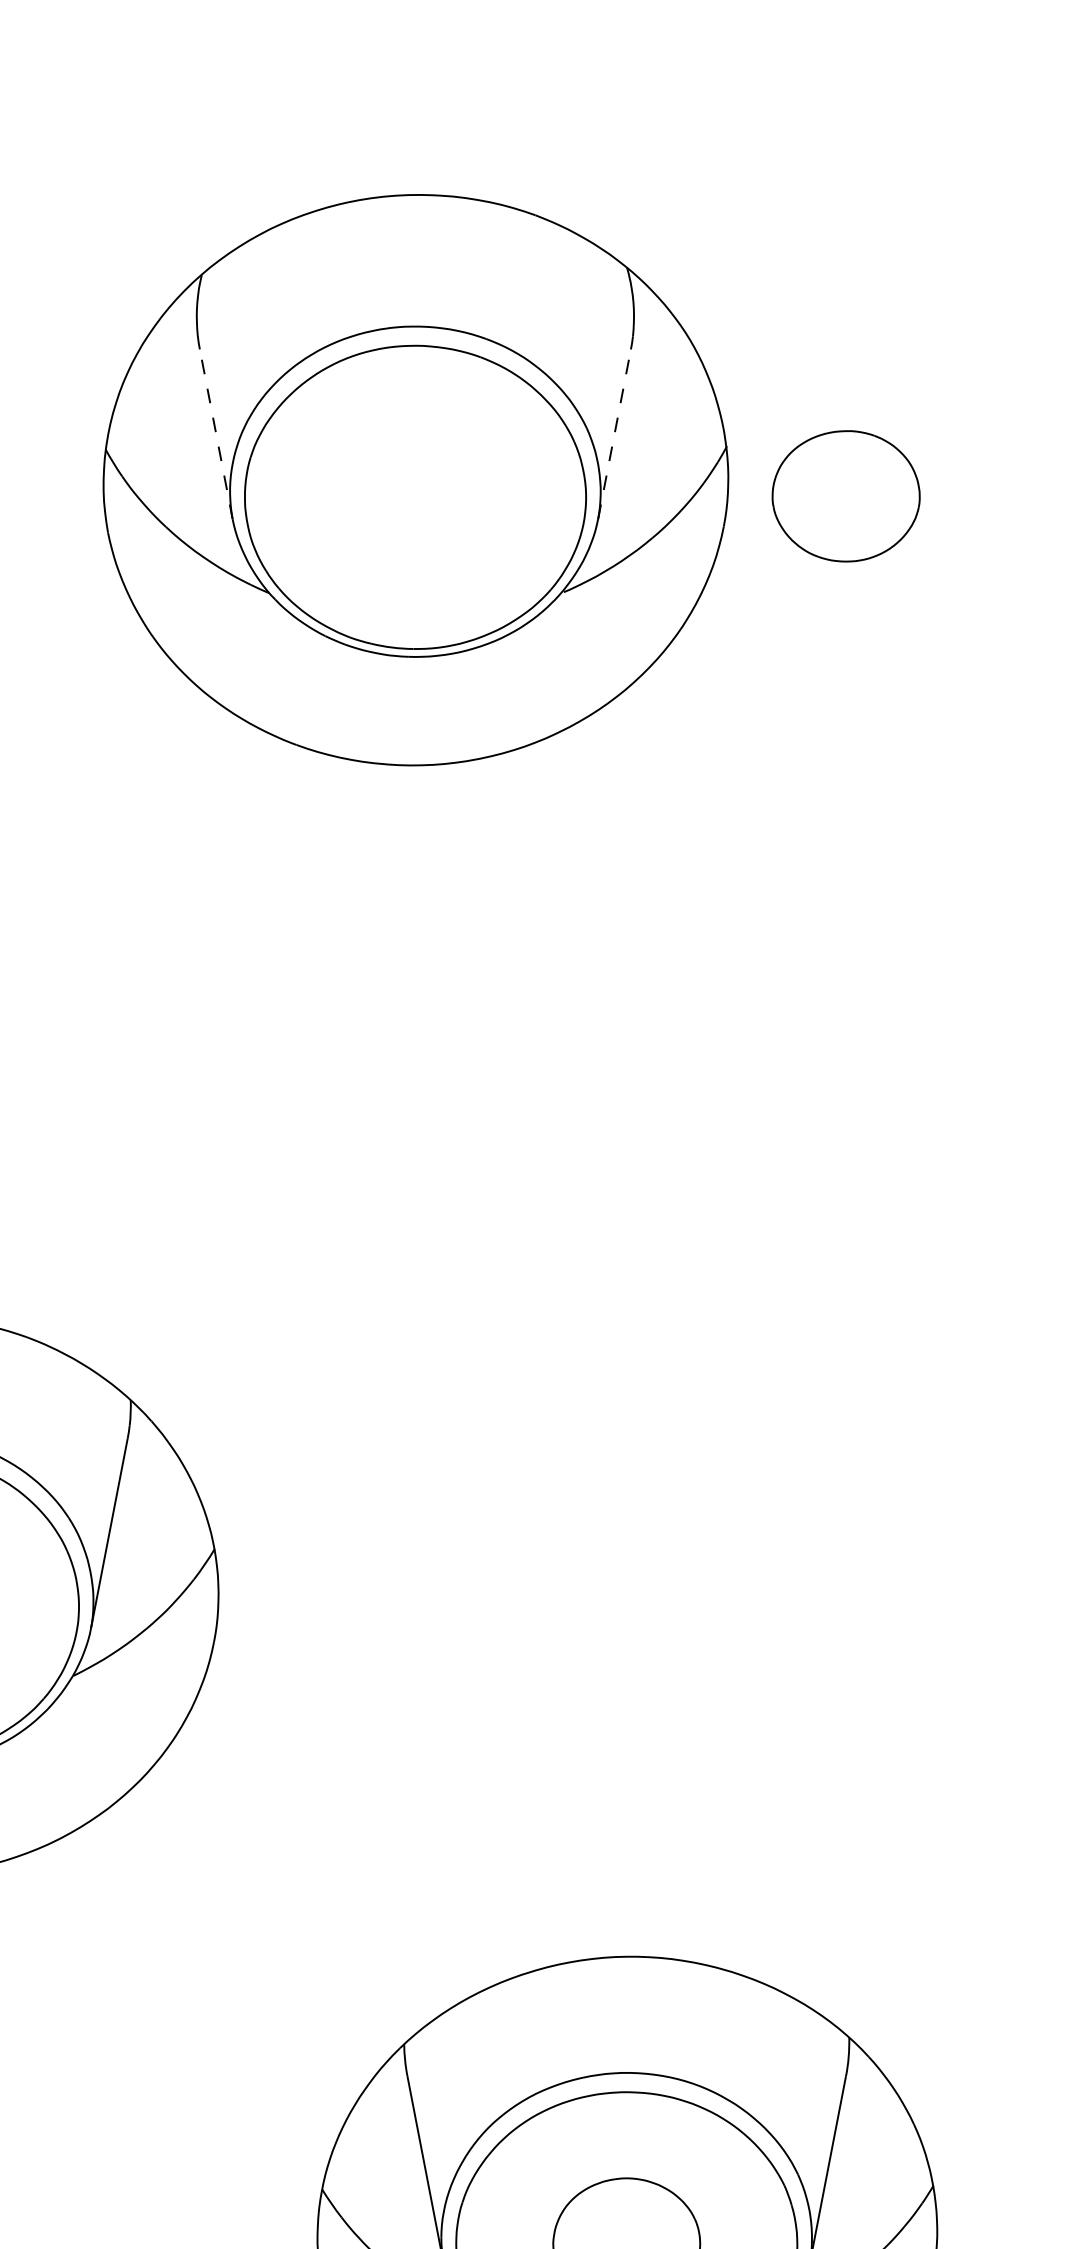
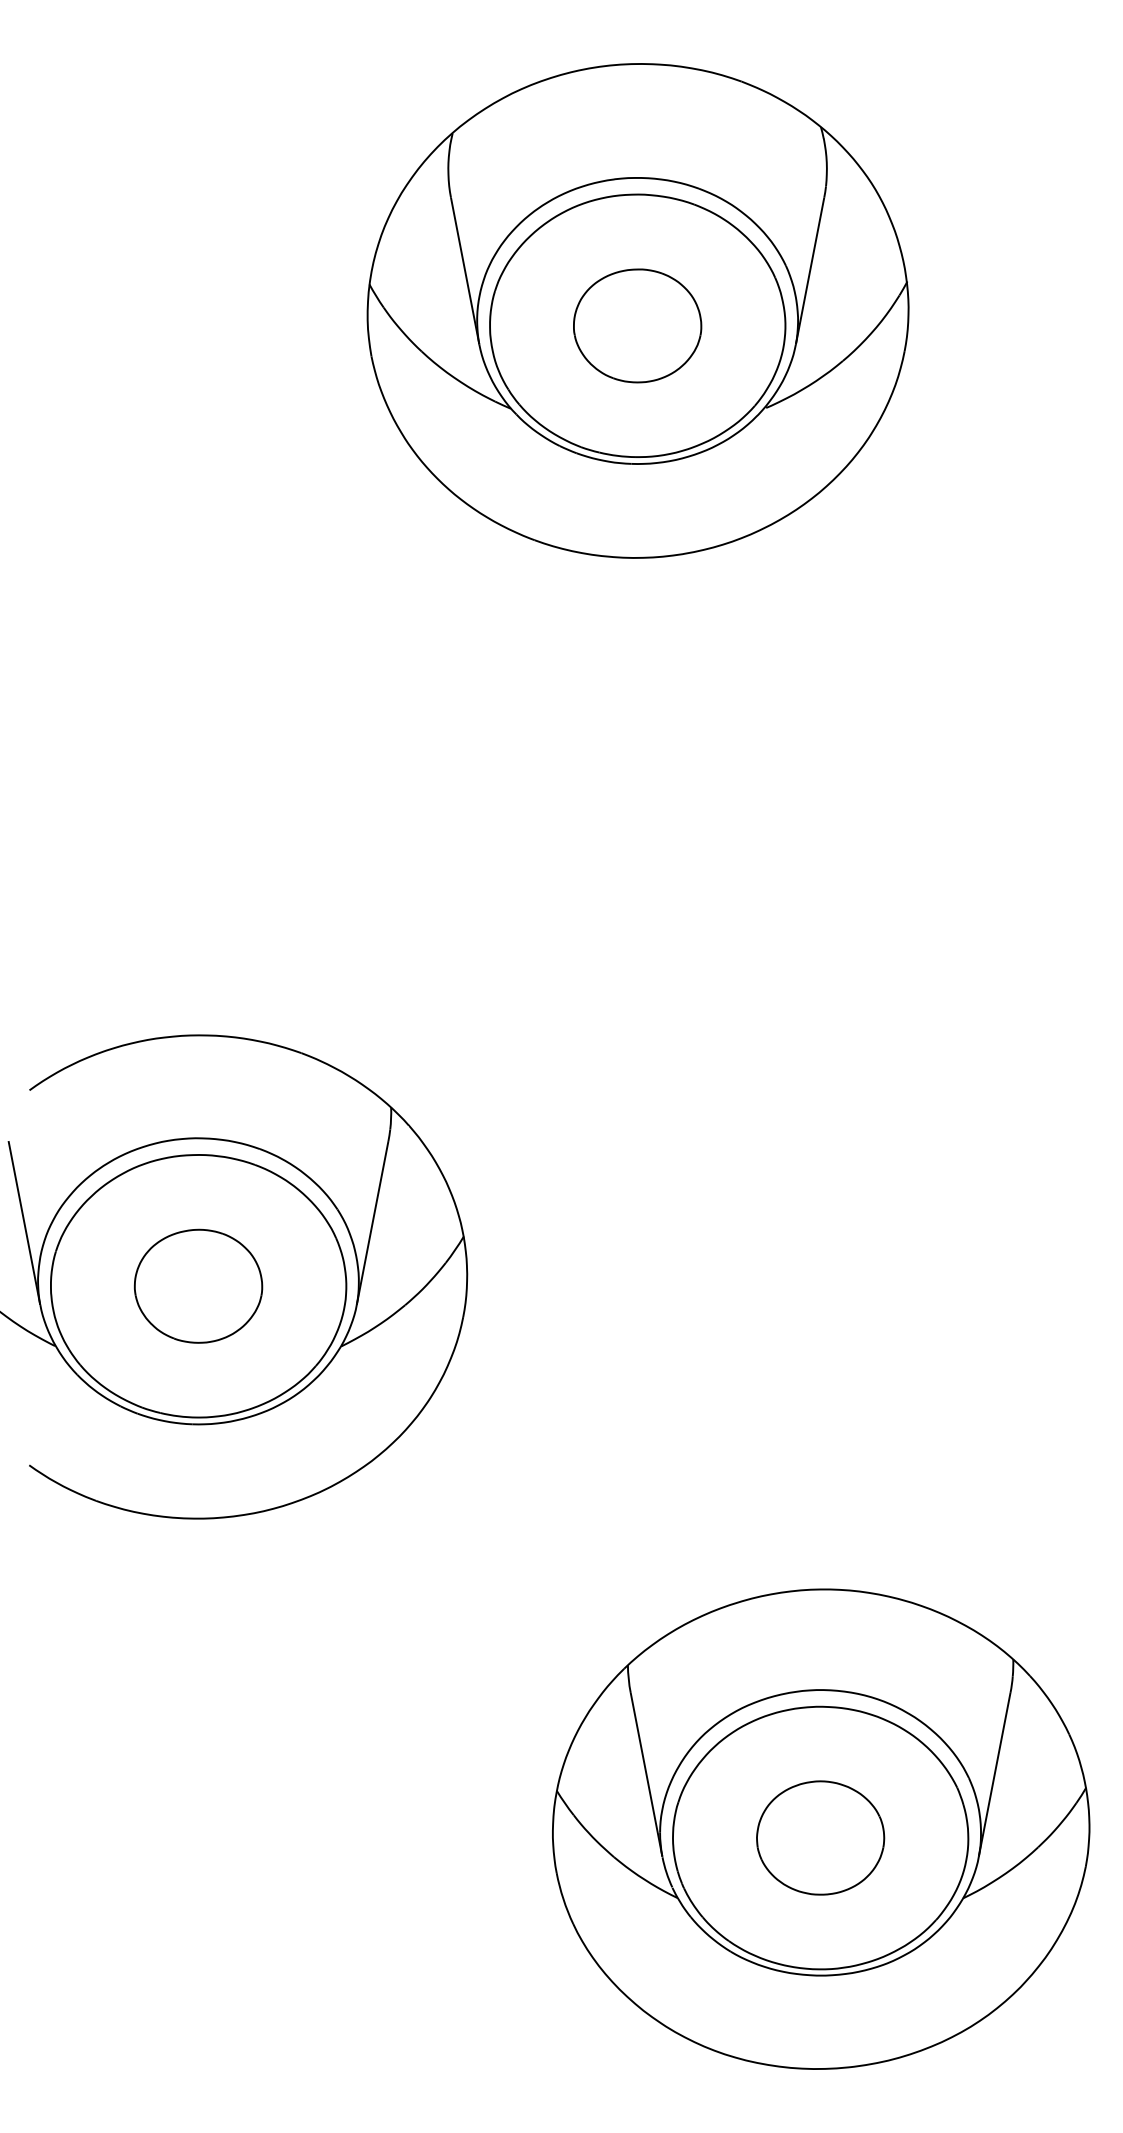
line: (216, 434) -> (465, 271), dashed -> solid
line: (615, 434) -> (810, 271), dashed -> solid
part: (846, 495) -> (637, 325), moved

